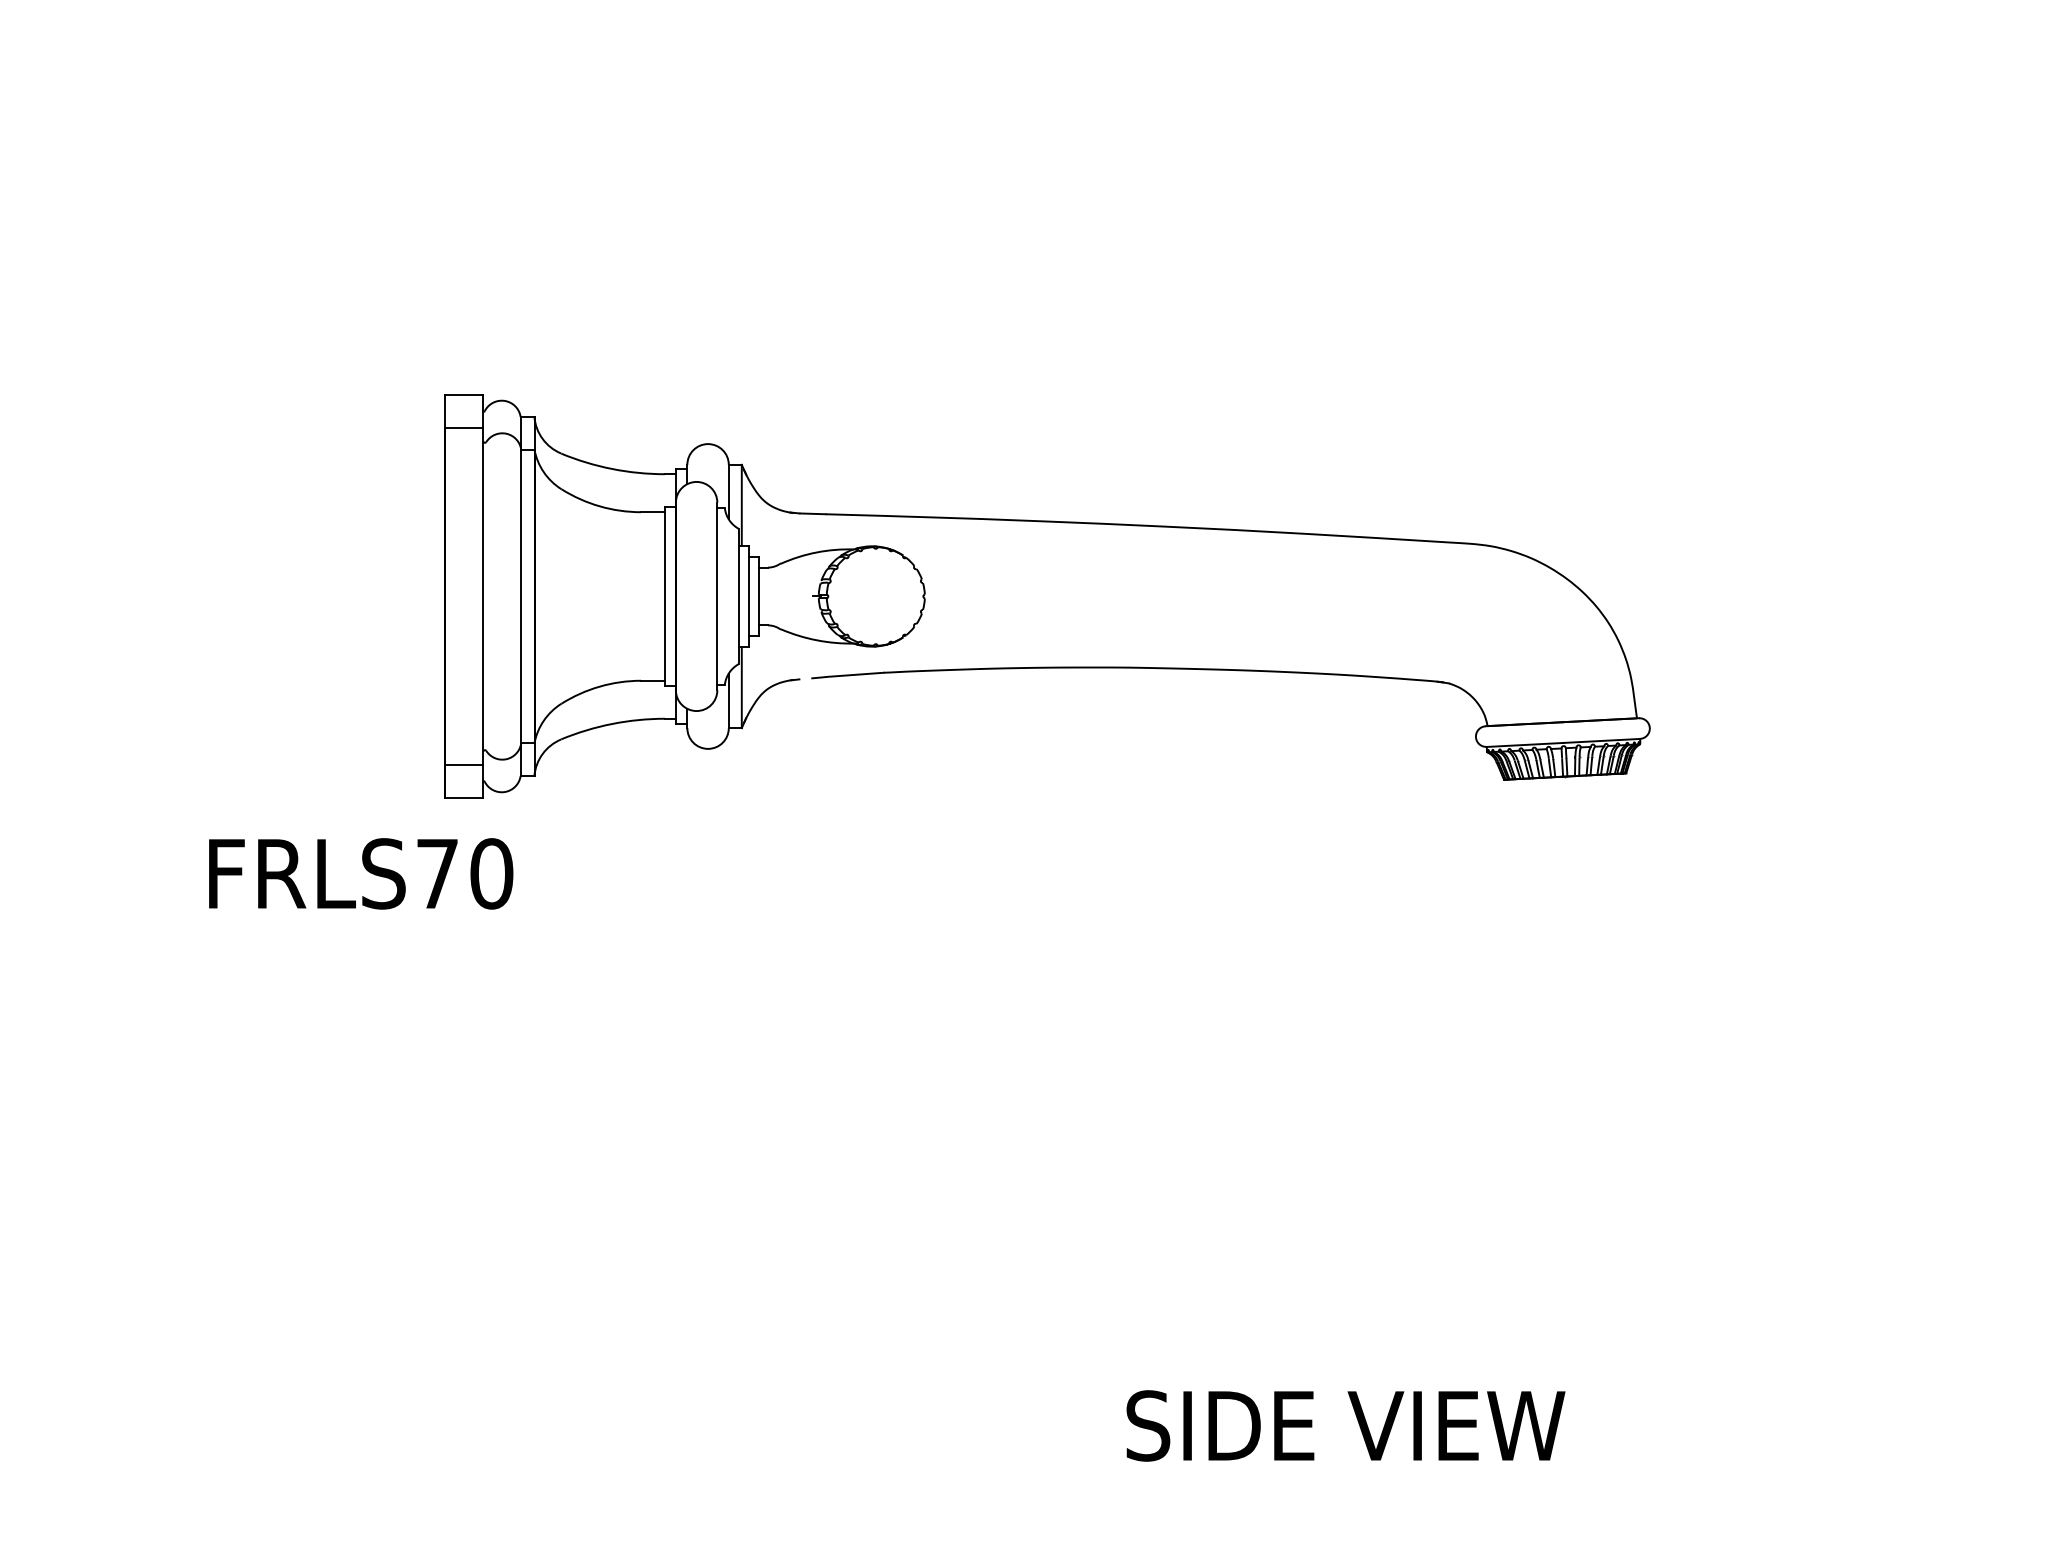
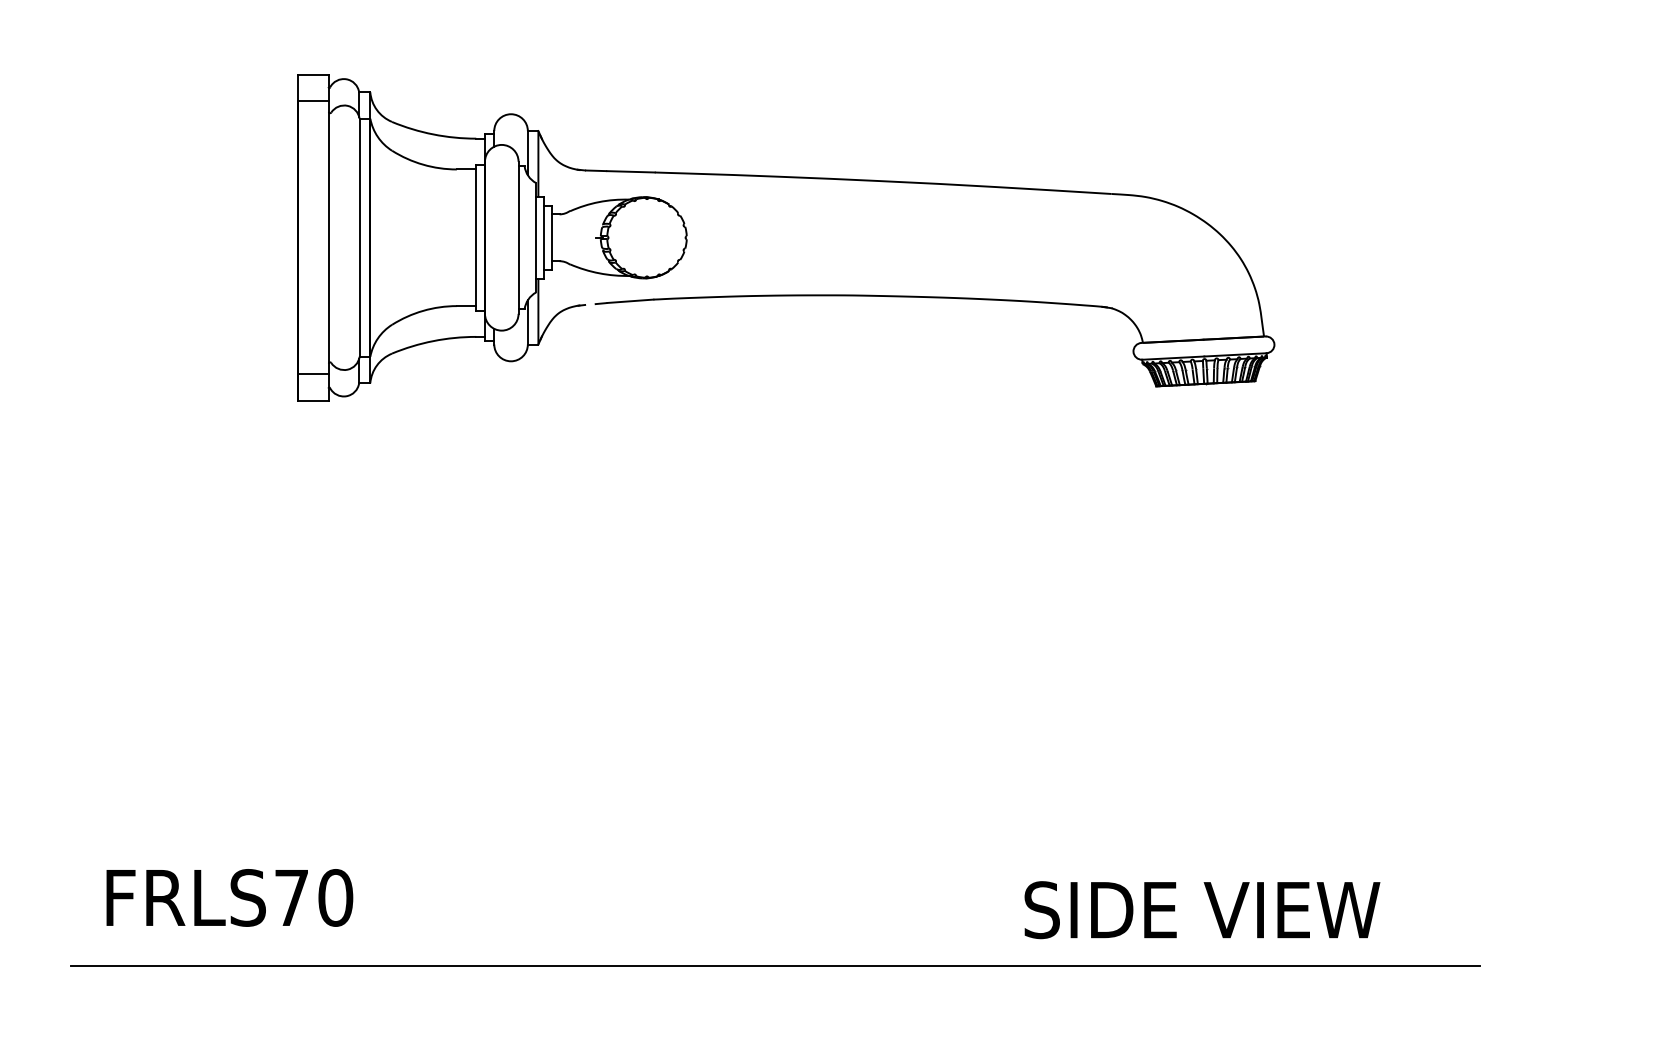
text: (361, 873) -> (230, 897), moved
text: (1345, 1425) -> (1202, 909), moved
line: (1033, 1495) -> (774, 966), added

